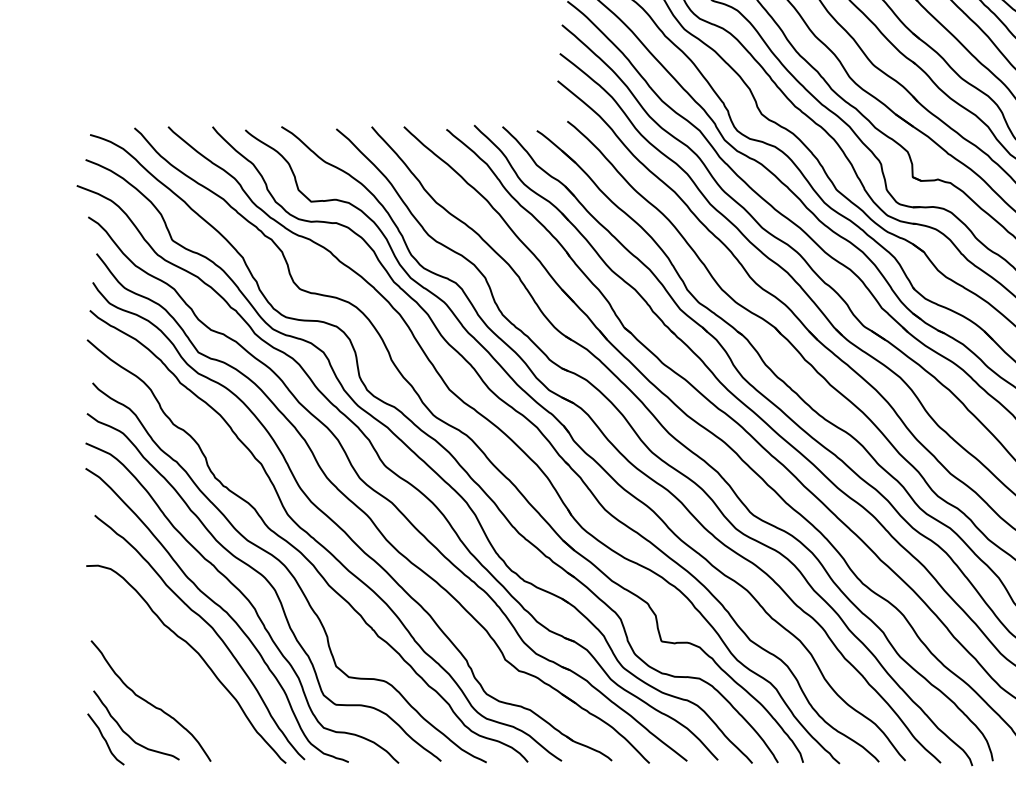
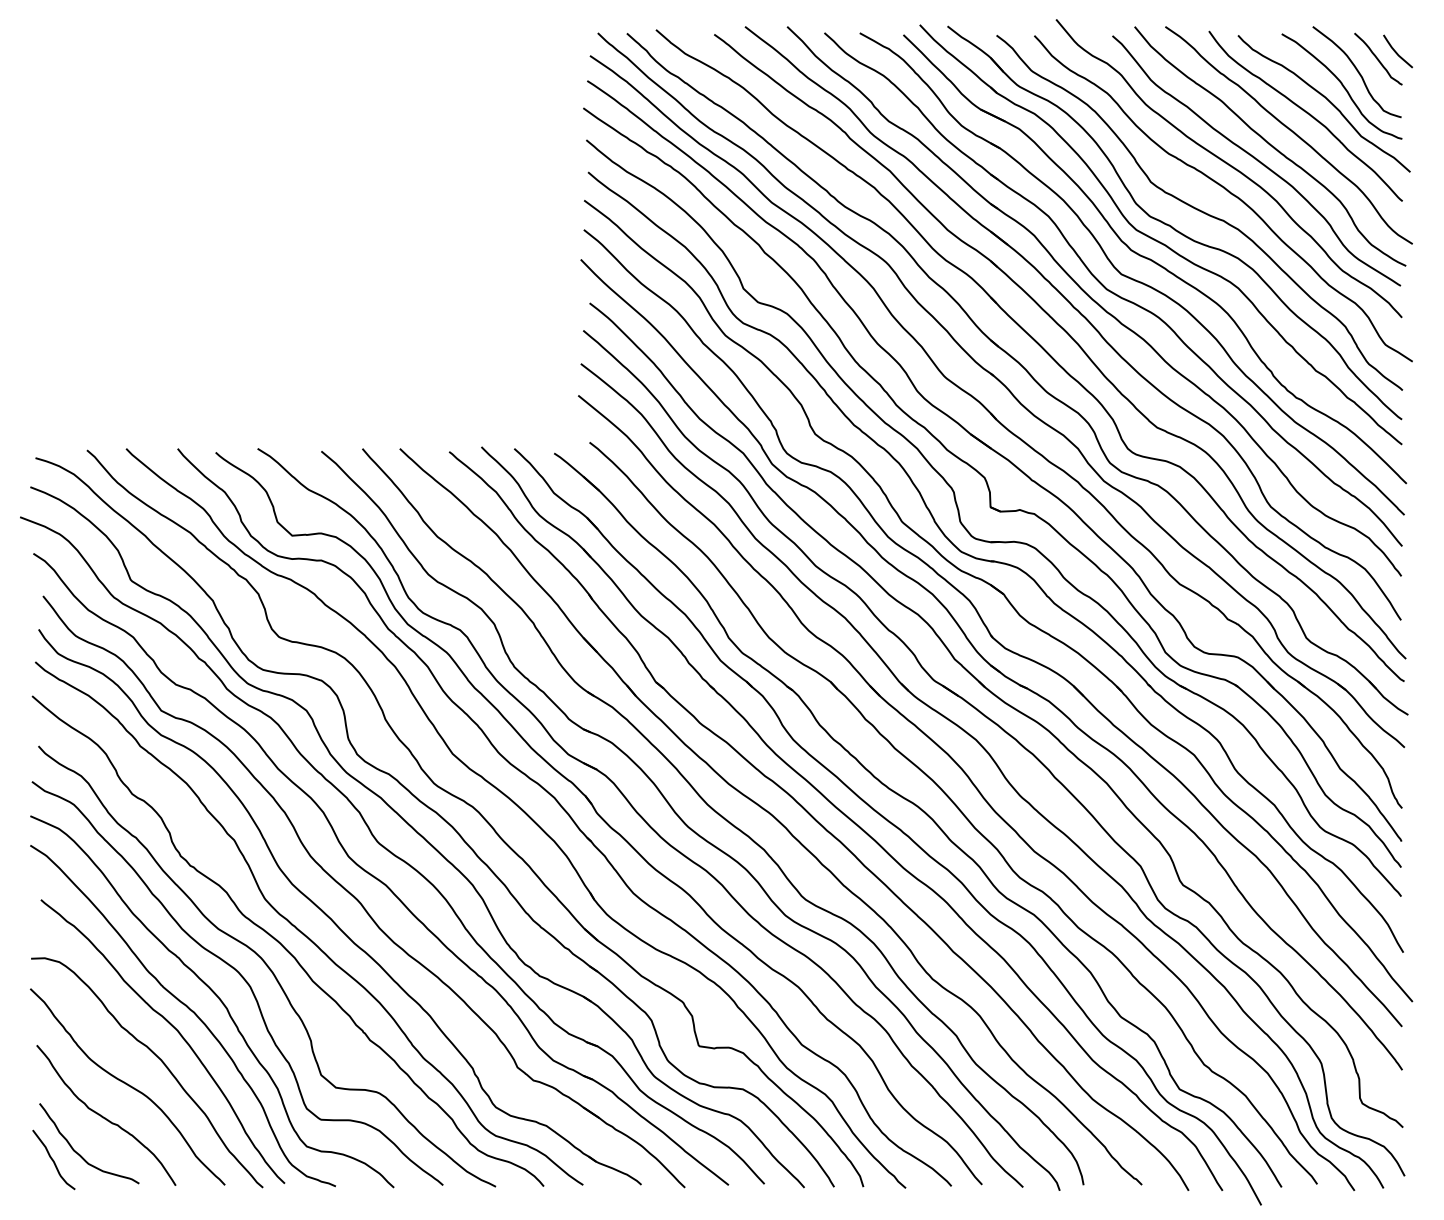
curve: (169, 675) -> (127, 1085), added

